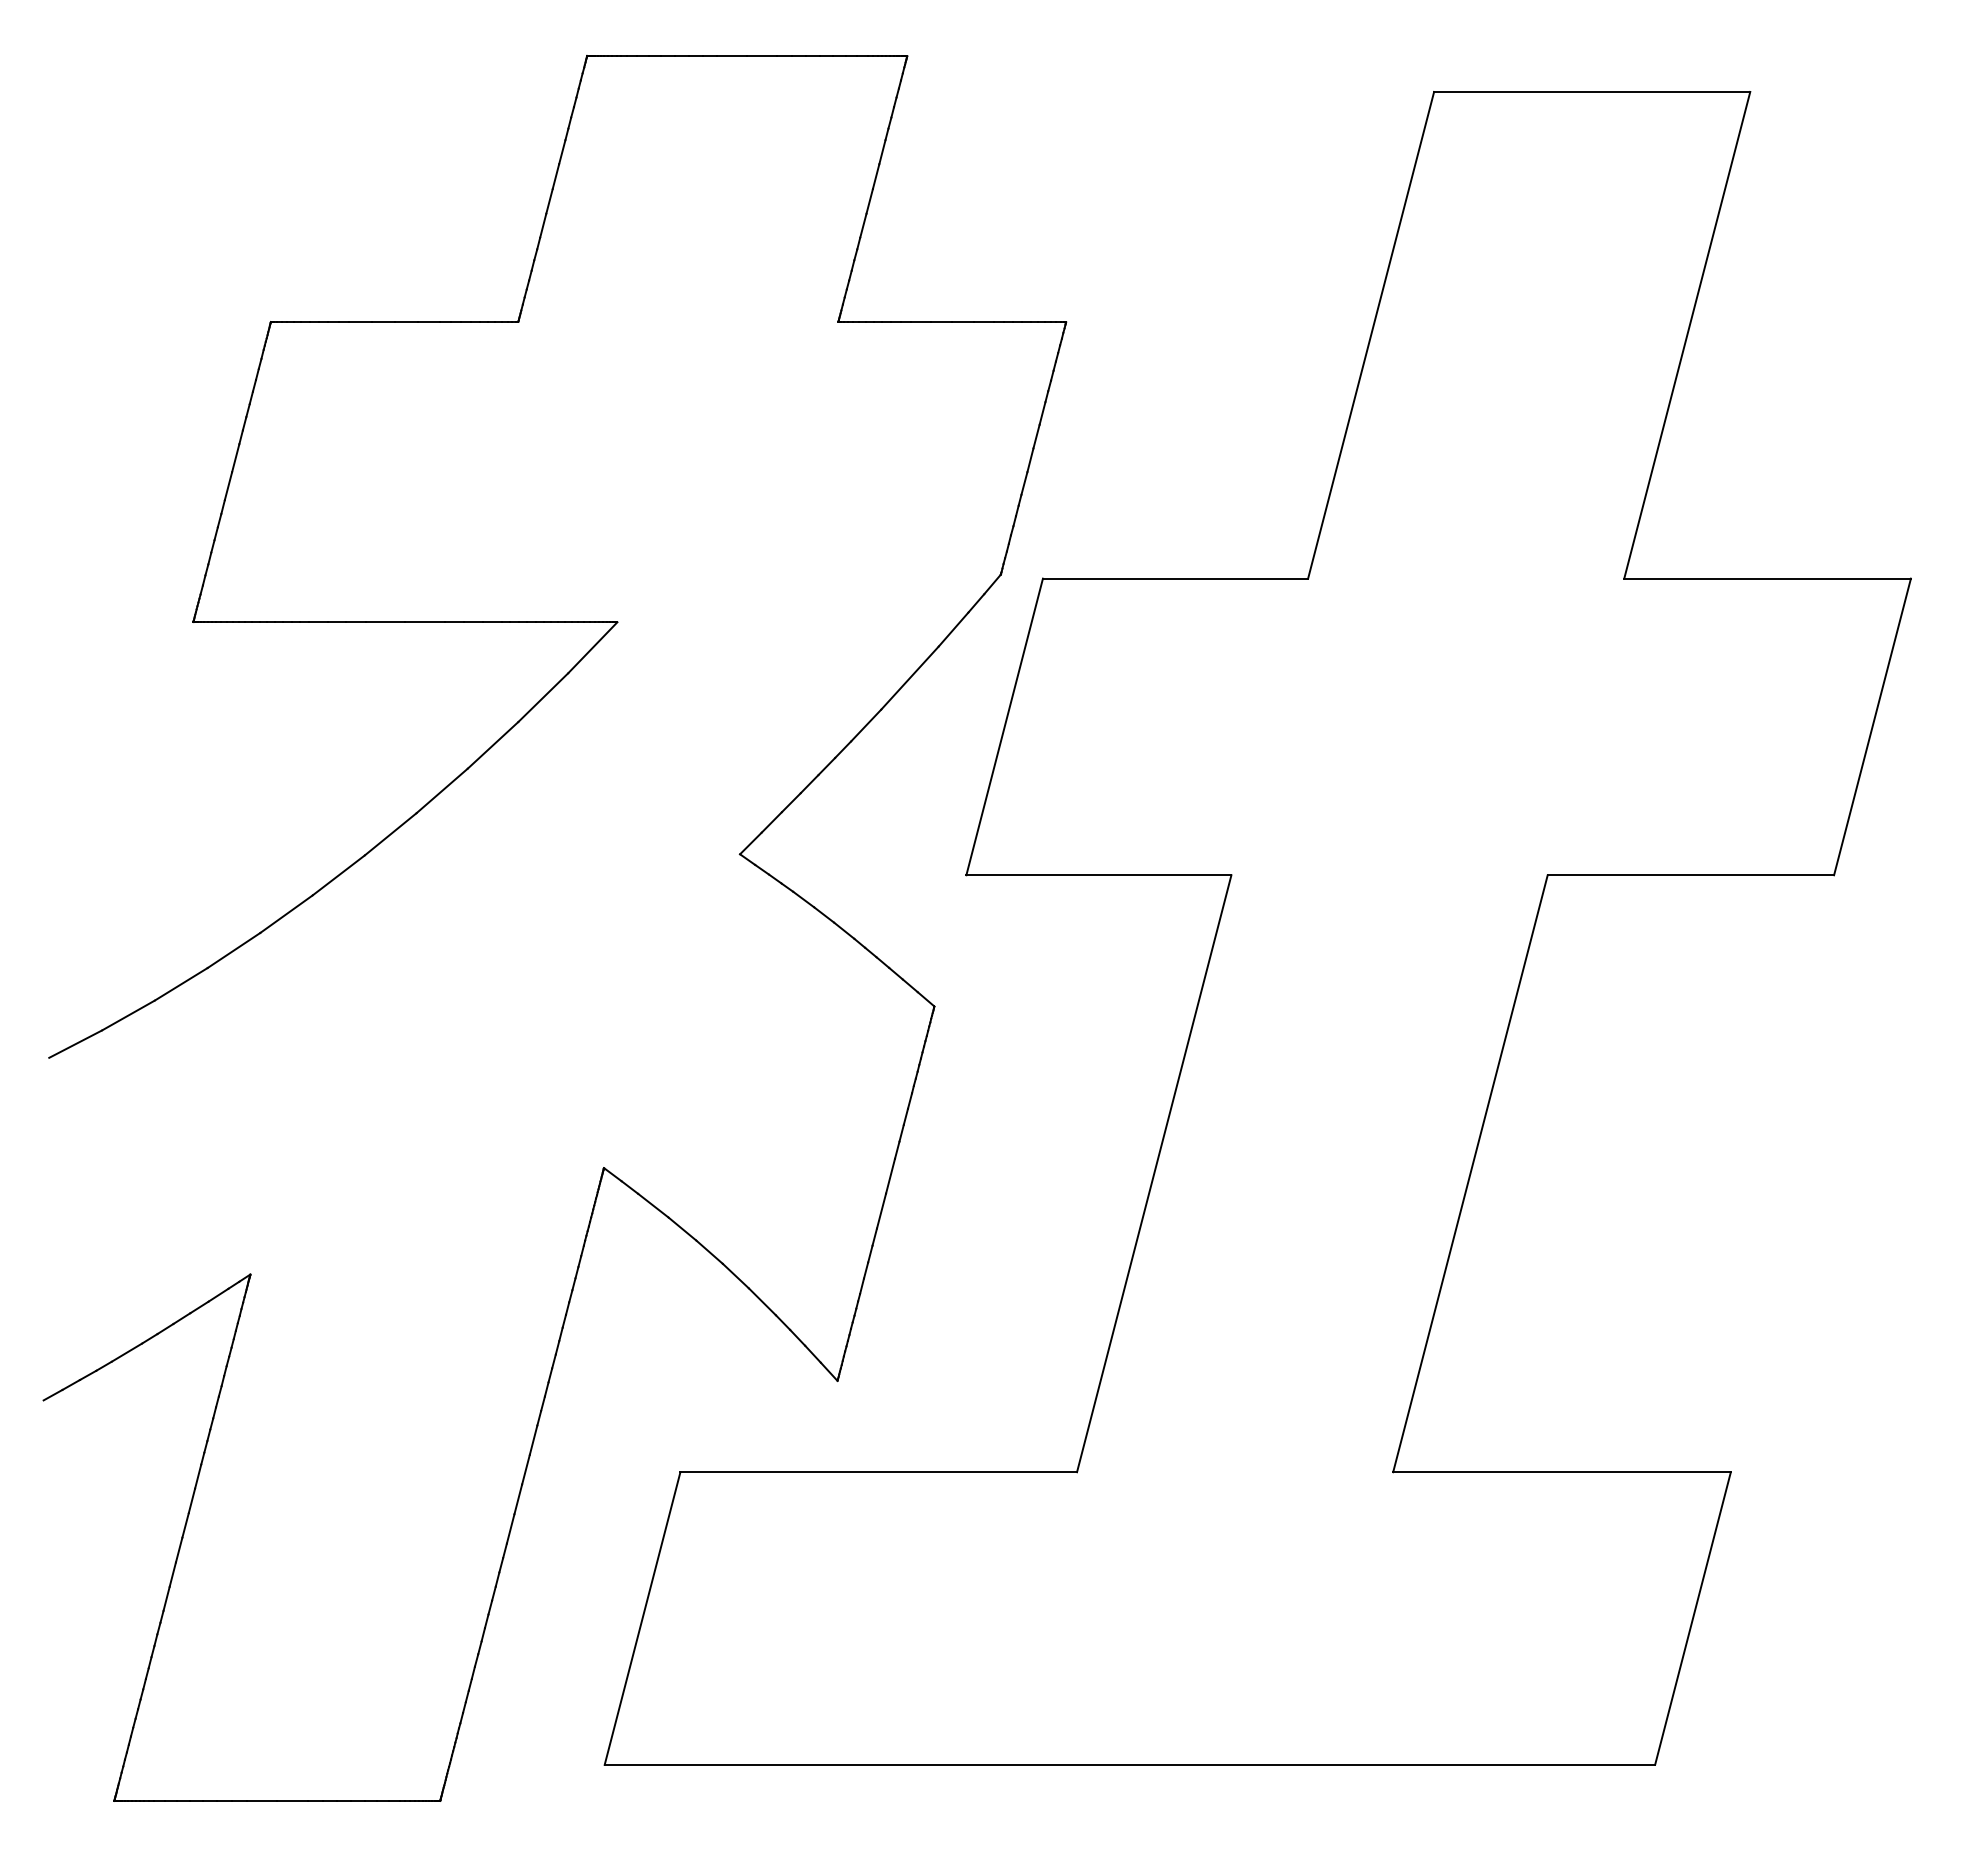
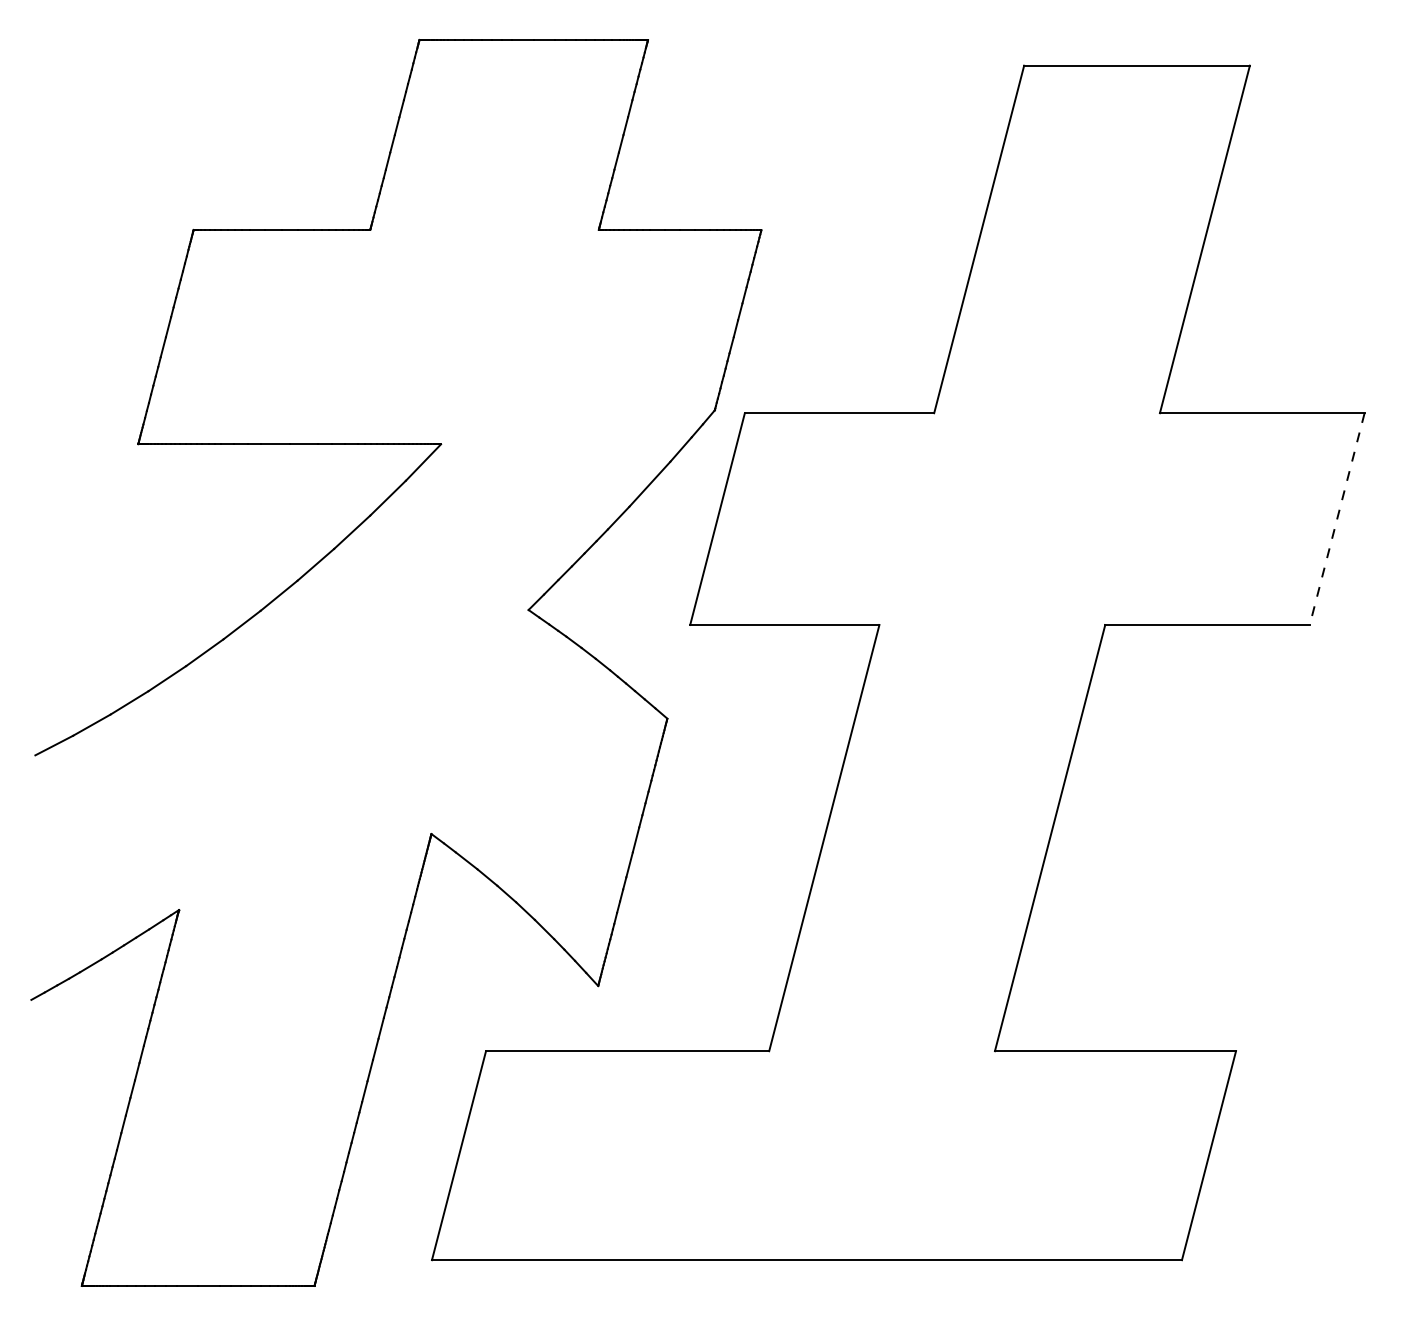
line: (1872, 727) -> (1337, 519), solid -> dashed

